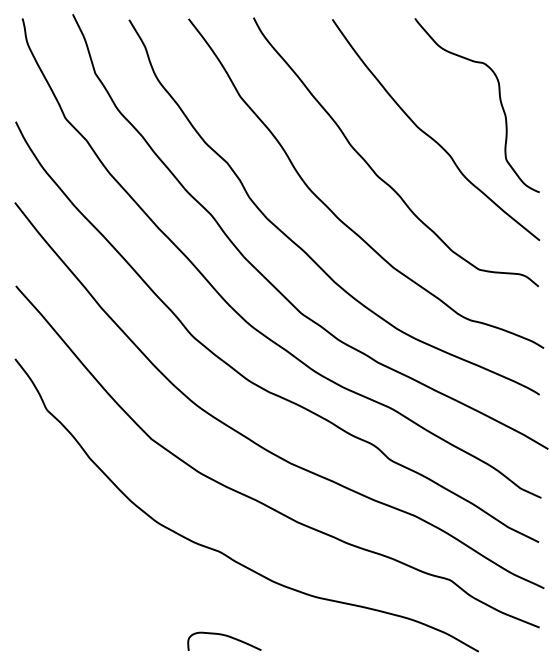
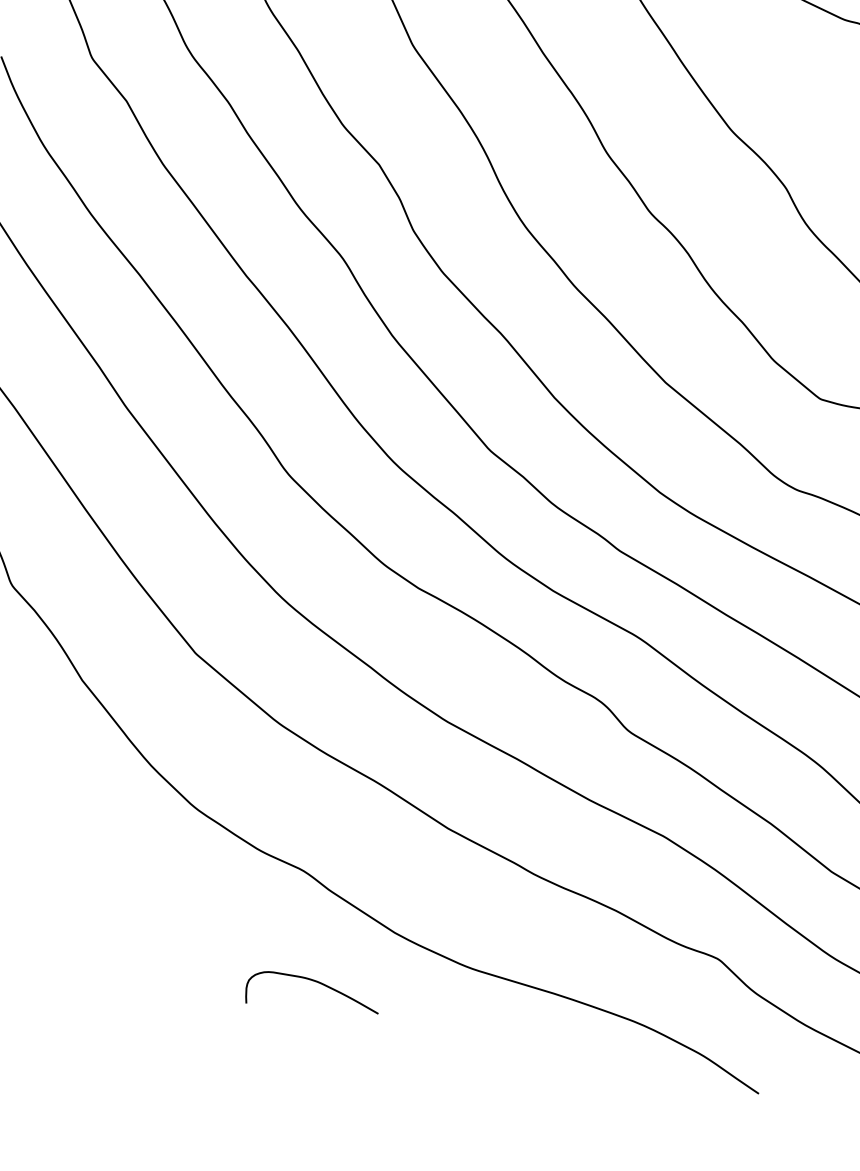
curve: (224, 636) -> (313, 982), moved

